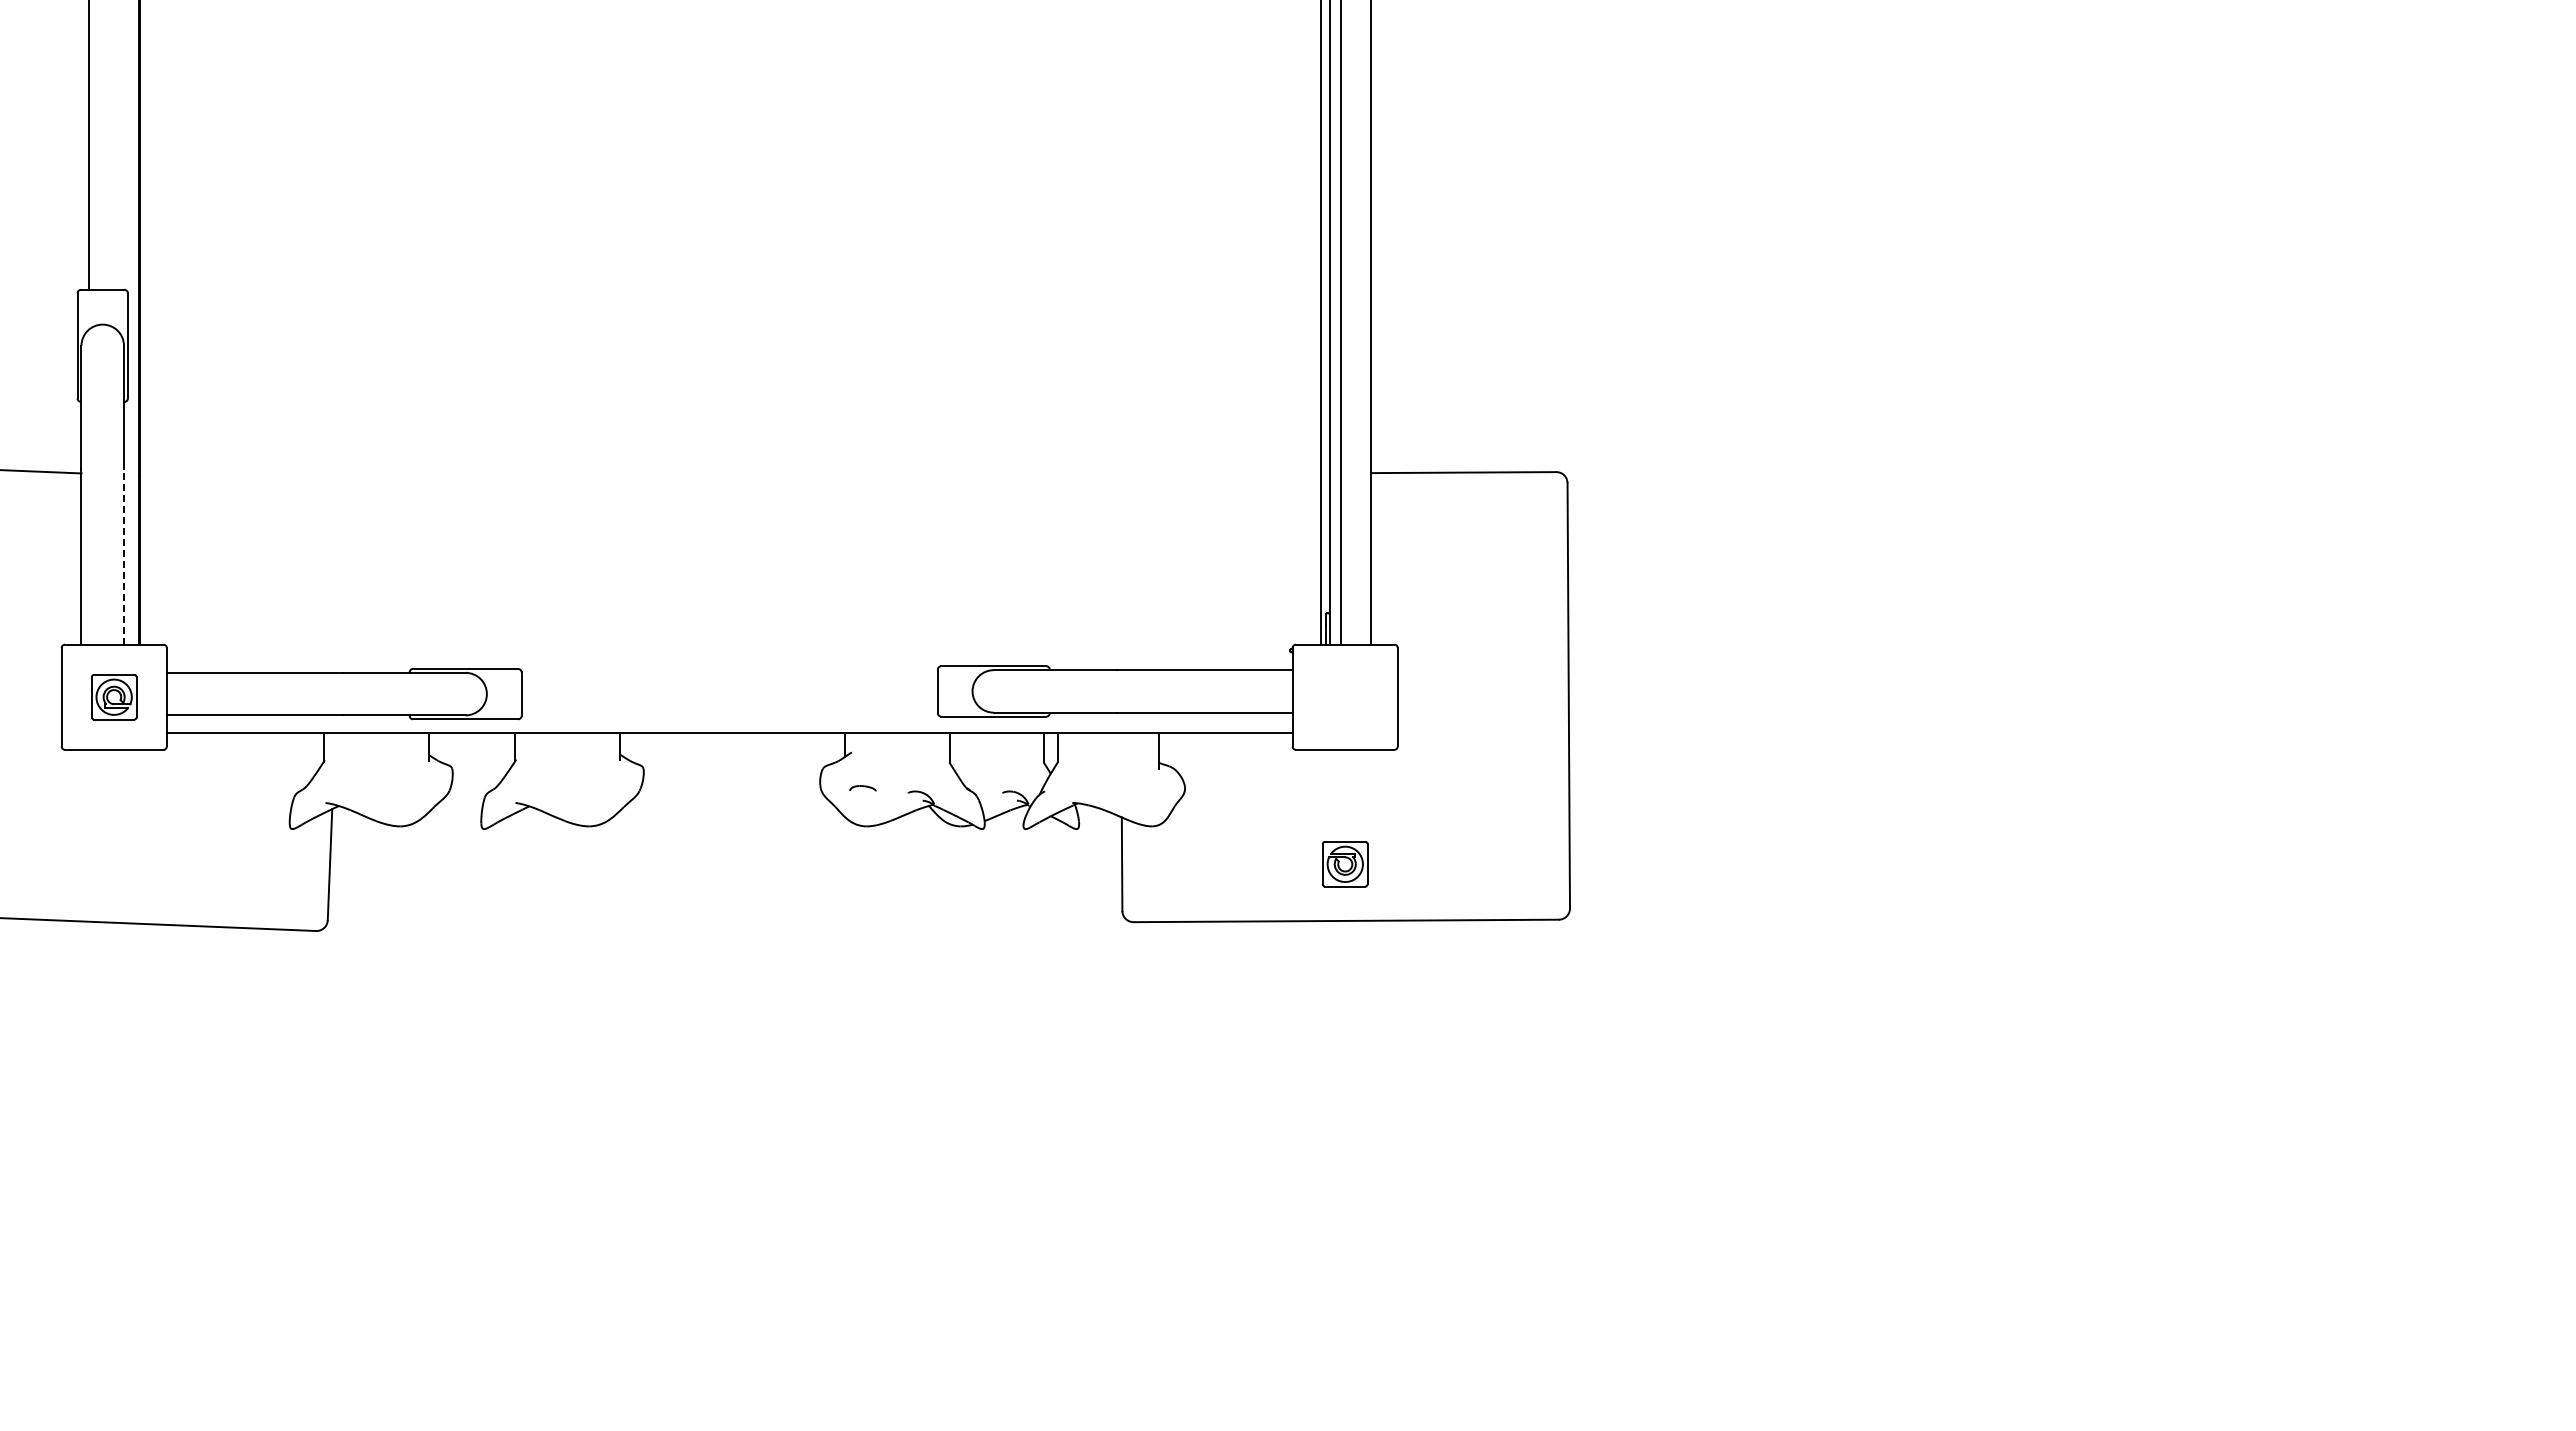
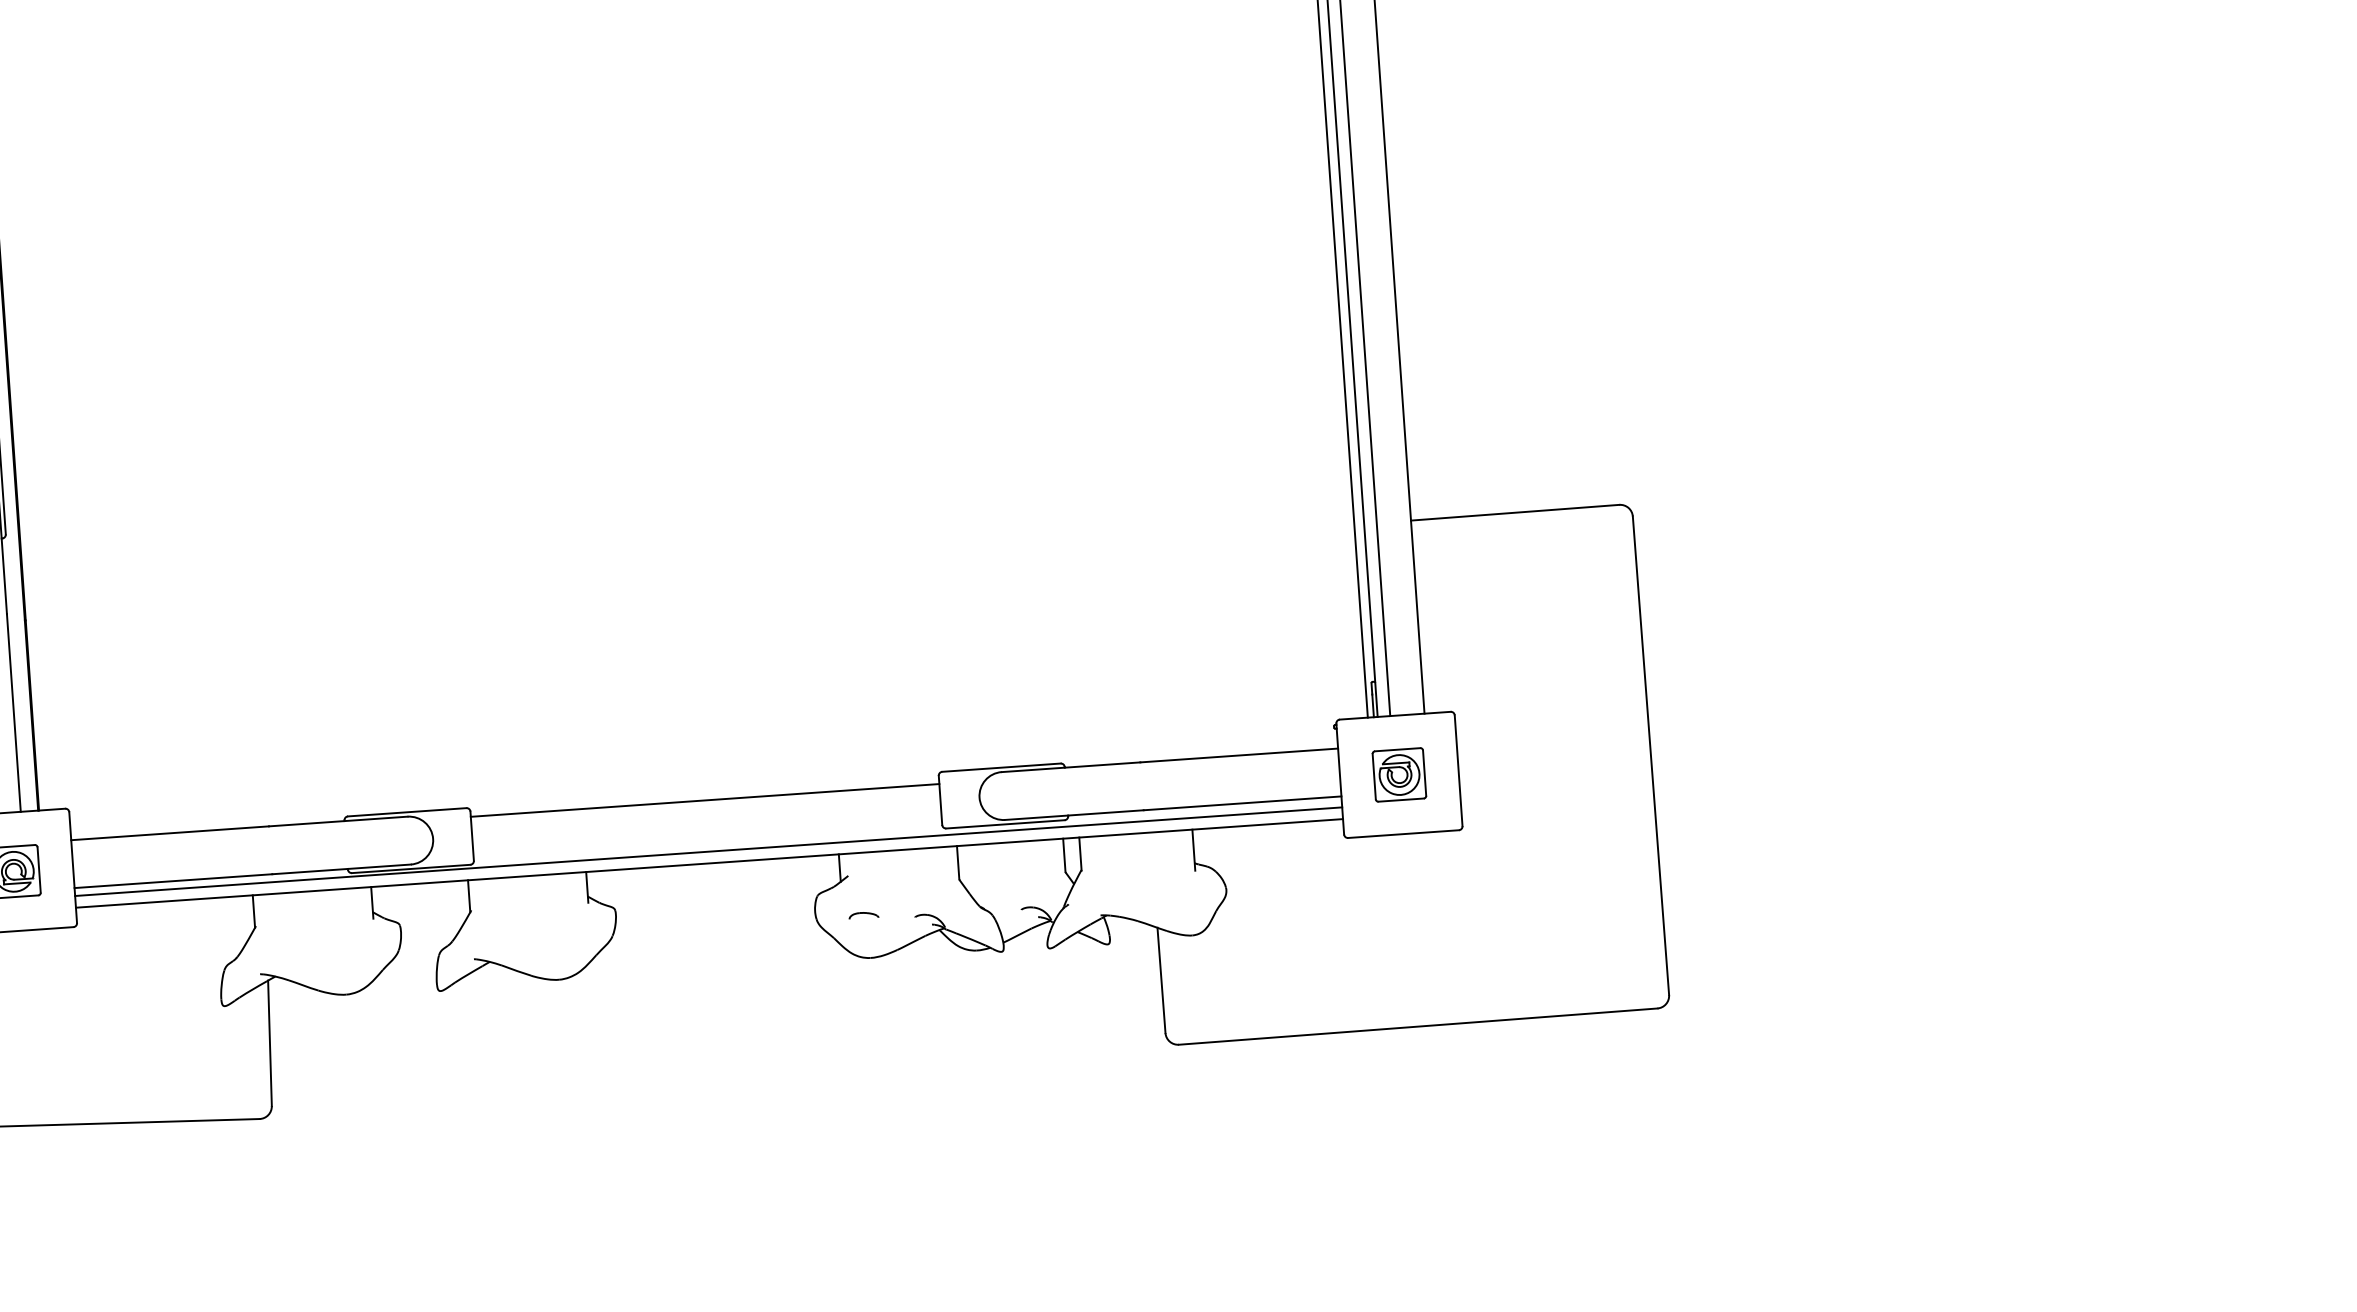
line: (124, 556) -> (14, 712), dashed -> solid
line: (729, 676) -> (704, 800), added
line: (729, 722) -> (708, 851), added
part: (1345, 864) -> (1399, 775), moved

